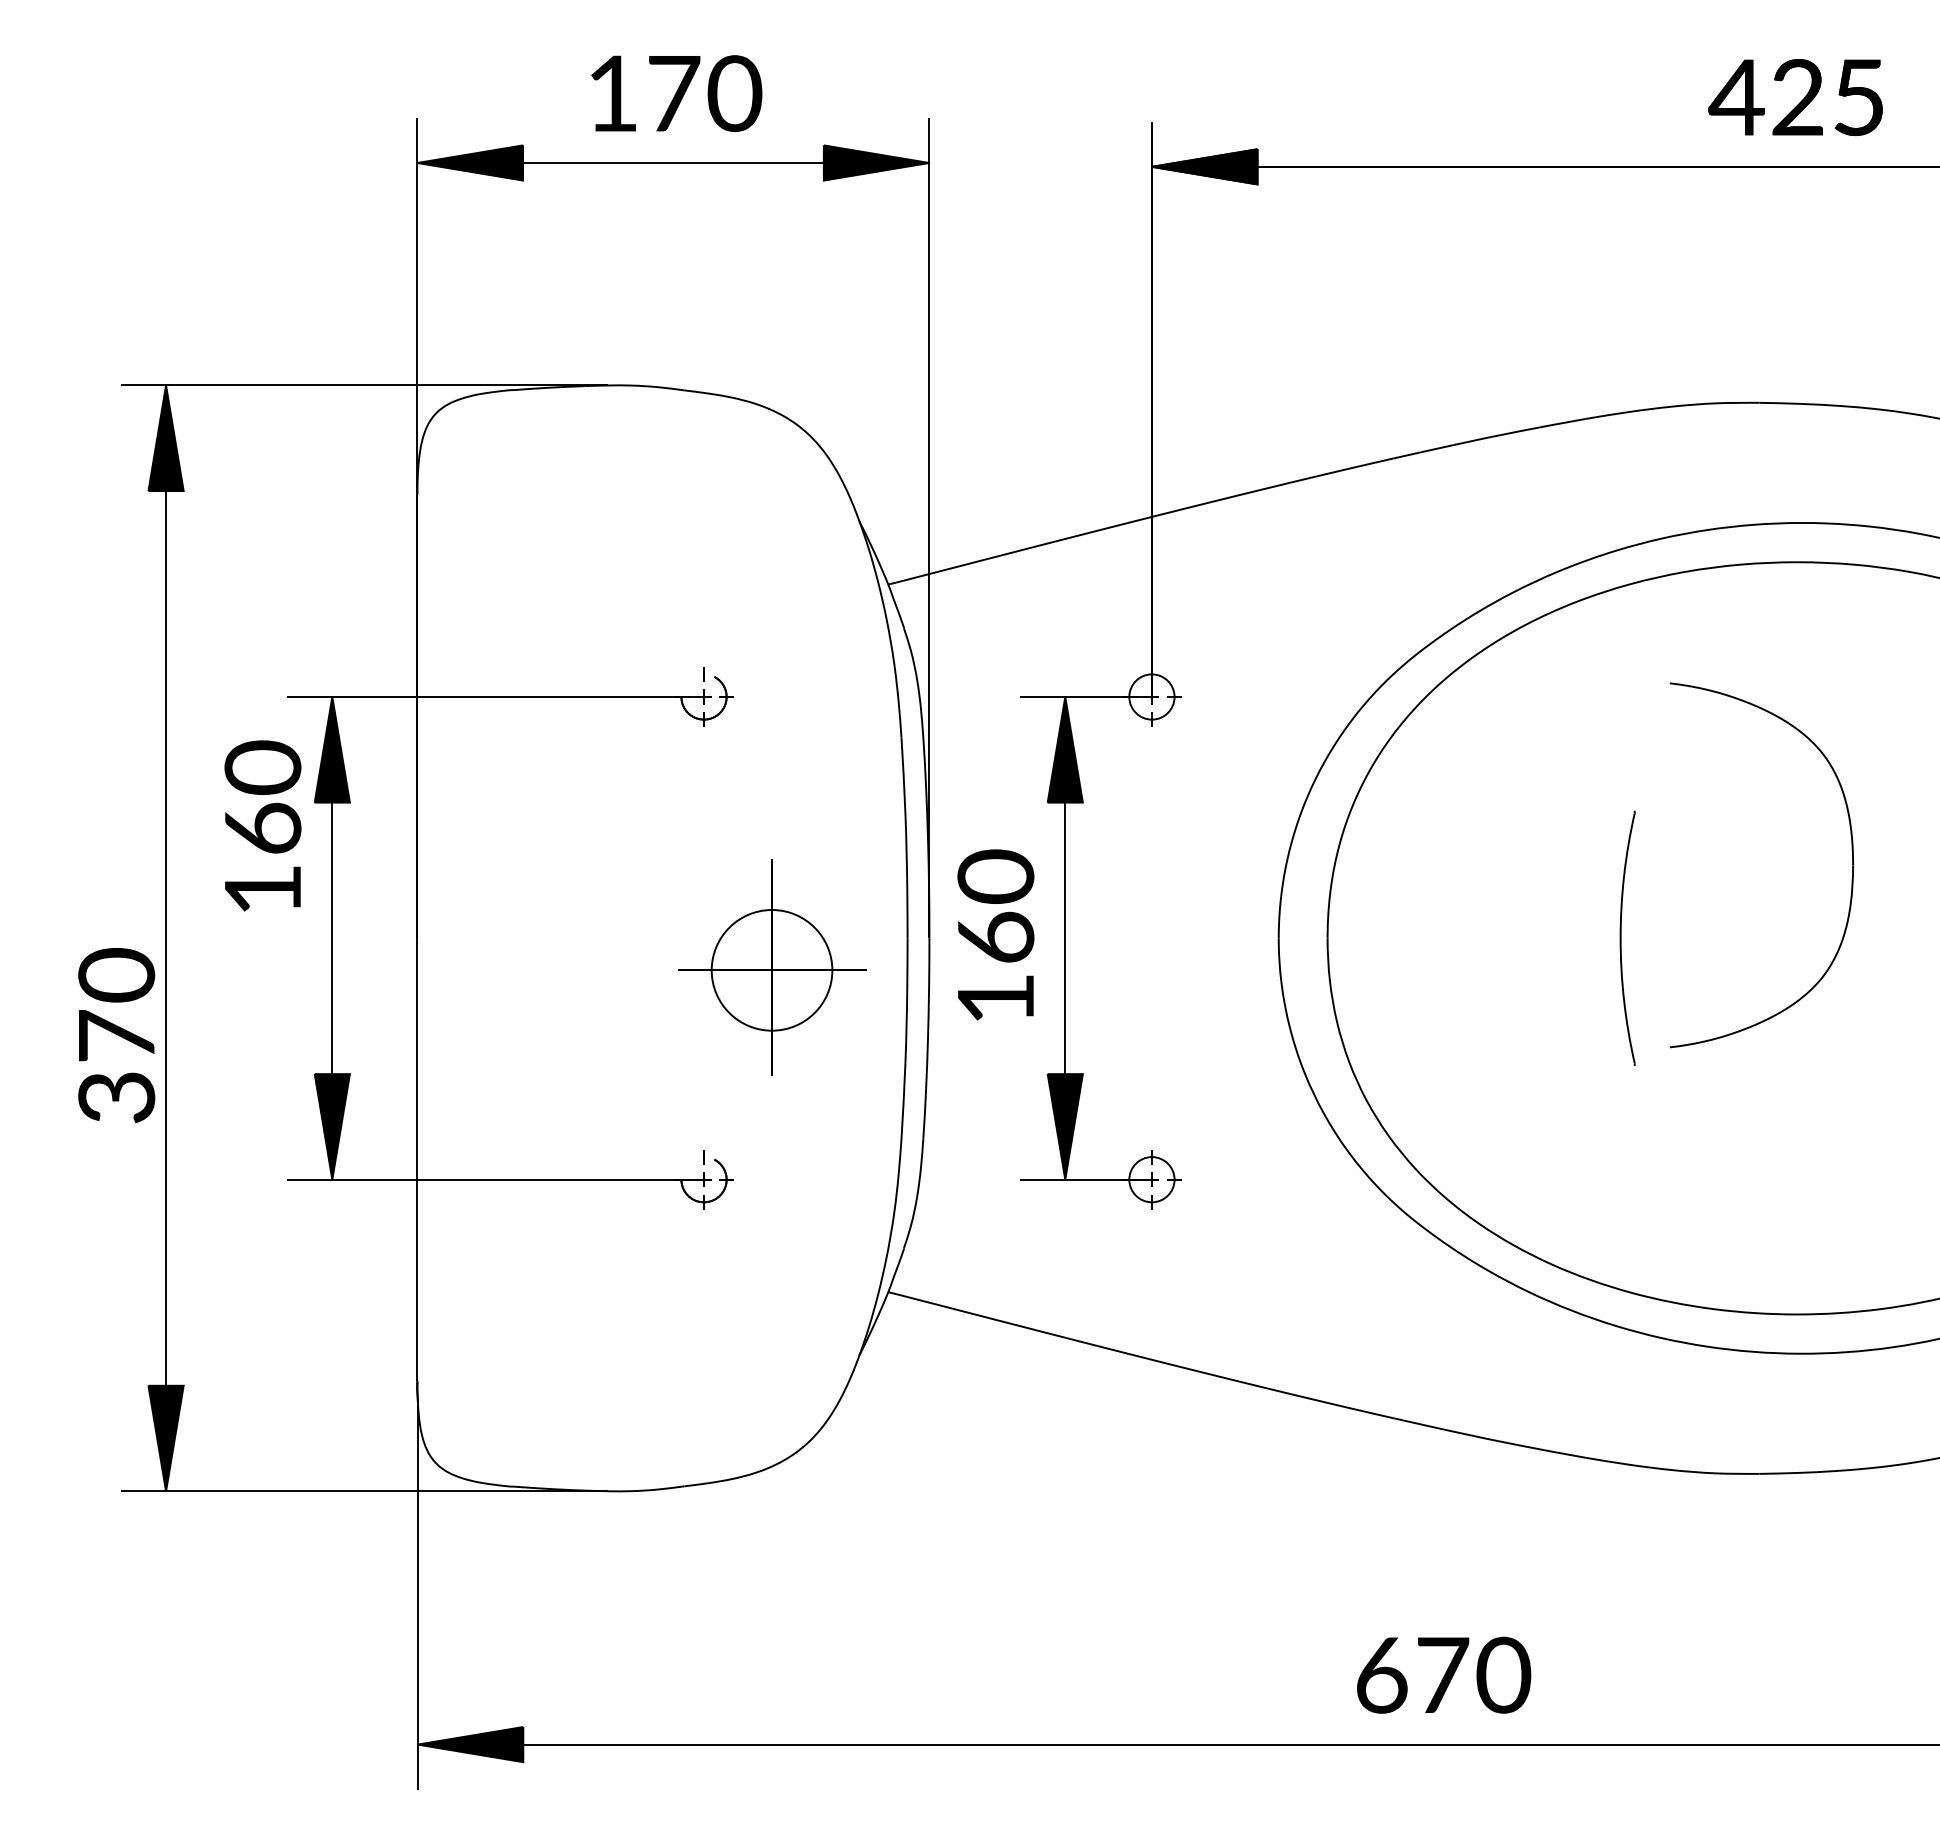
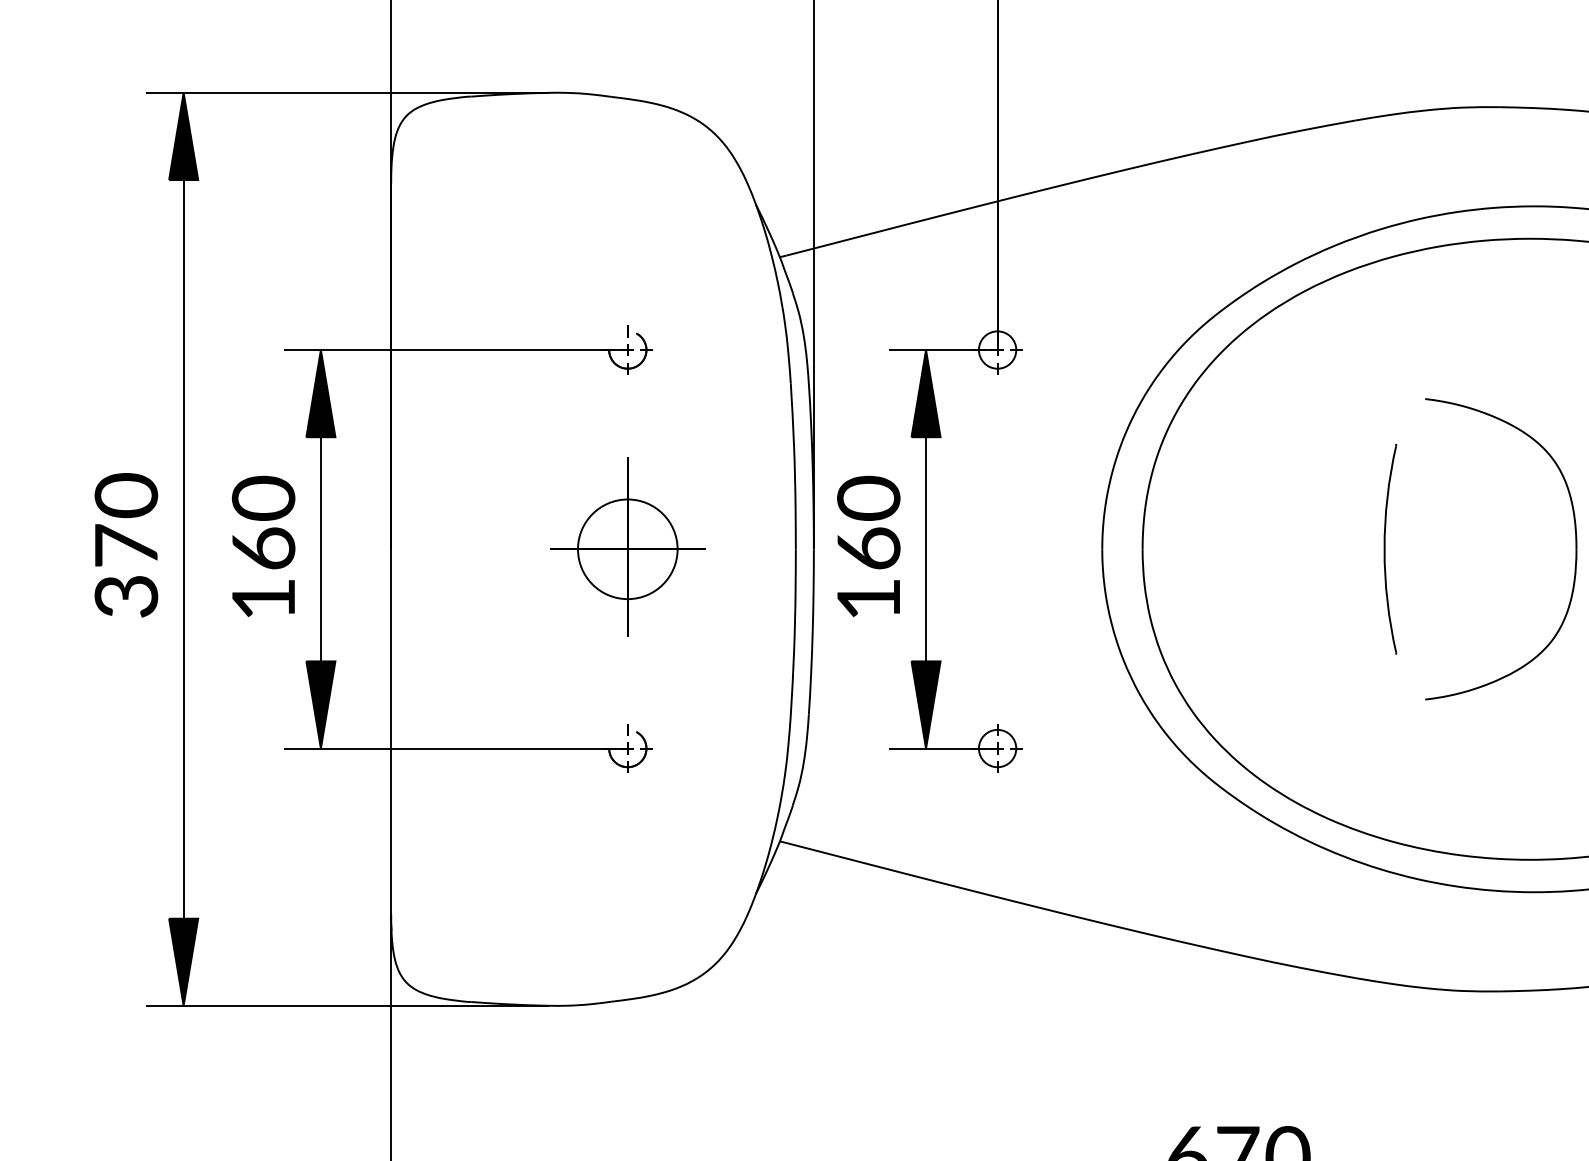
text: (262, 825) -> (263, 546), moved
part: (1852, 865) -> (1575, 549), moved
part: (772, 967) -> (628, 546), moved
text: (116, 1035) -> (126, 545), moved

